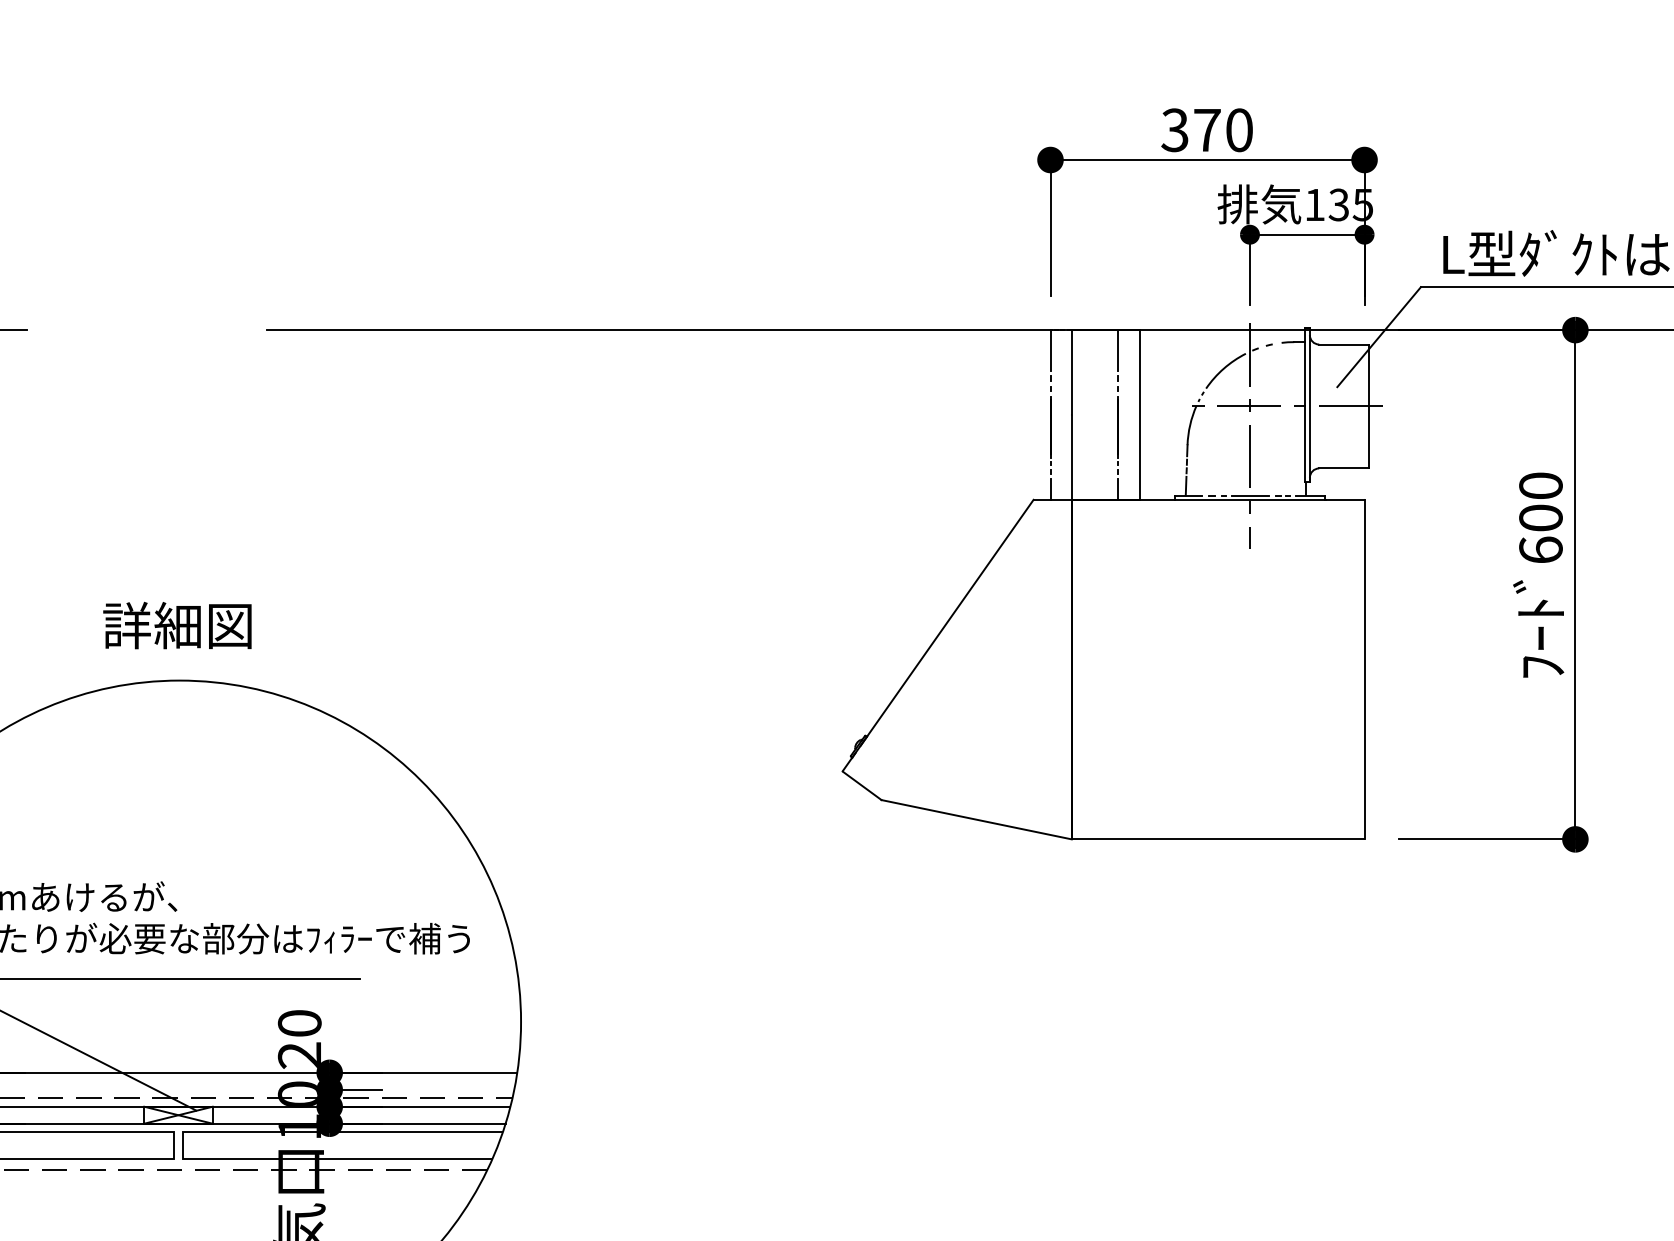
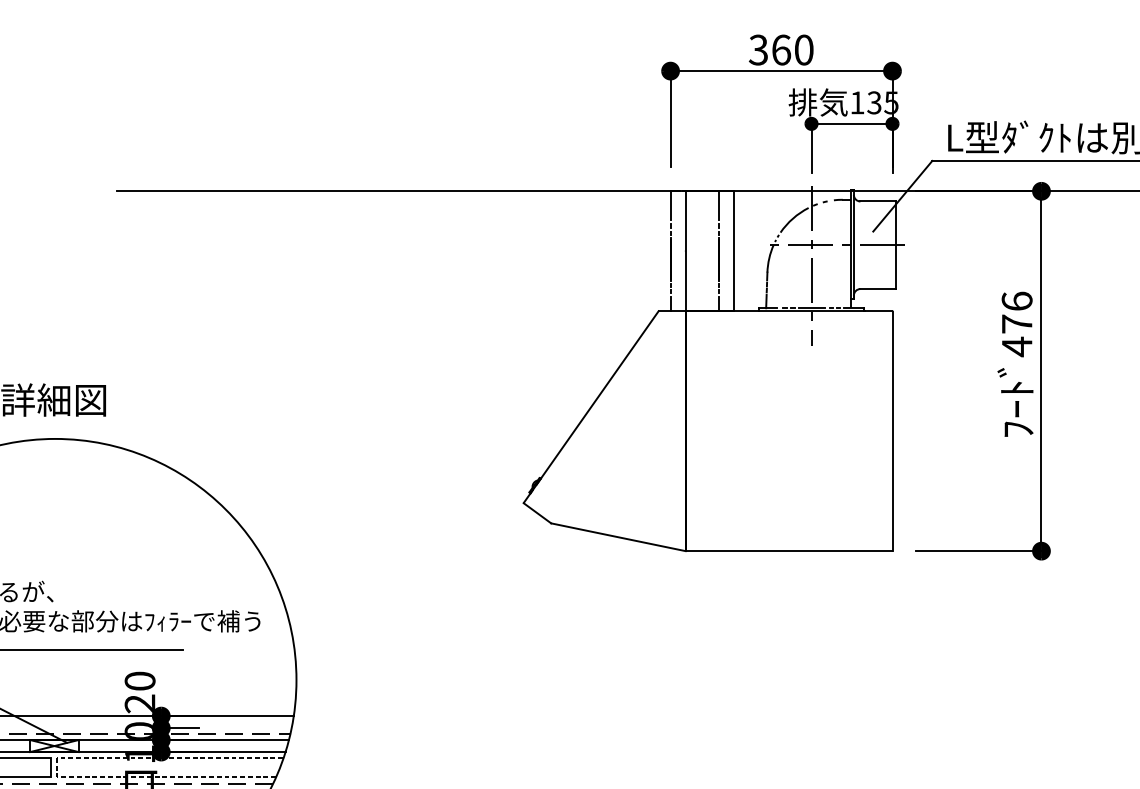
text: (1207, 130) -> (781, 50), 370 -> 360
text: (1540, 518) -> (1016, 324), 600 -> 476
line: (182, 1139) -> (57, 763), solid -> dashed

